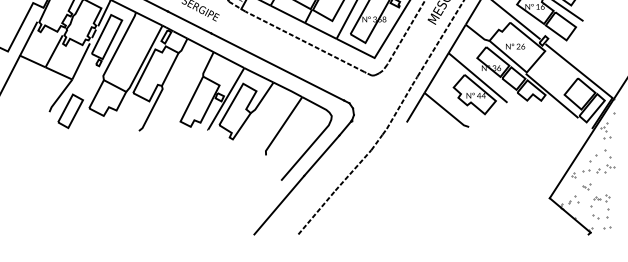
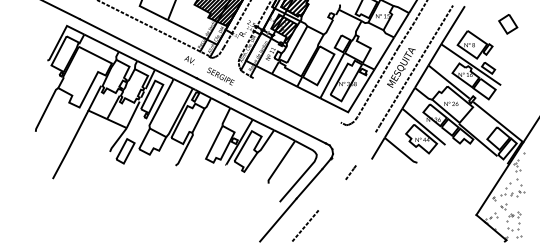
line: (304, 41) -> (296, 100), removed
line: (399, 107) -> (366, 148), removed
line: (353, 170) -> (332, 194), removed

